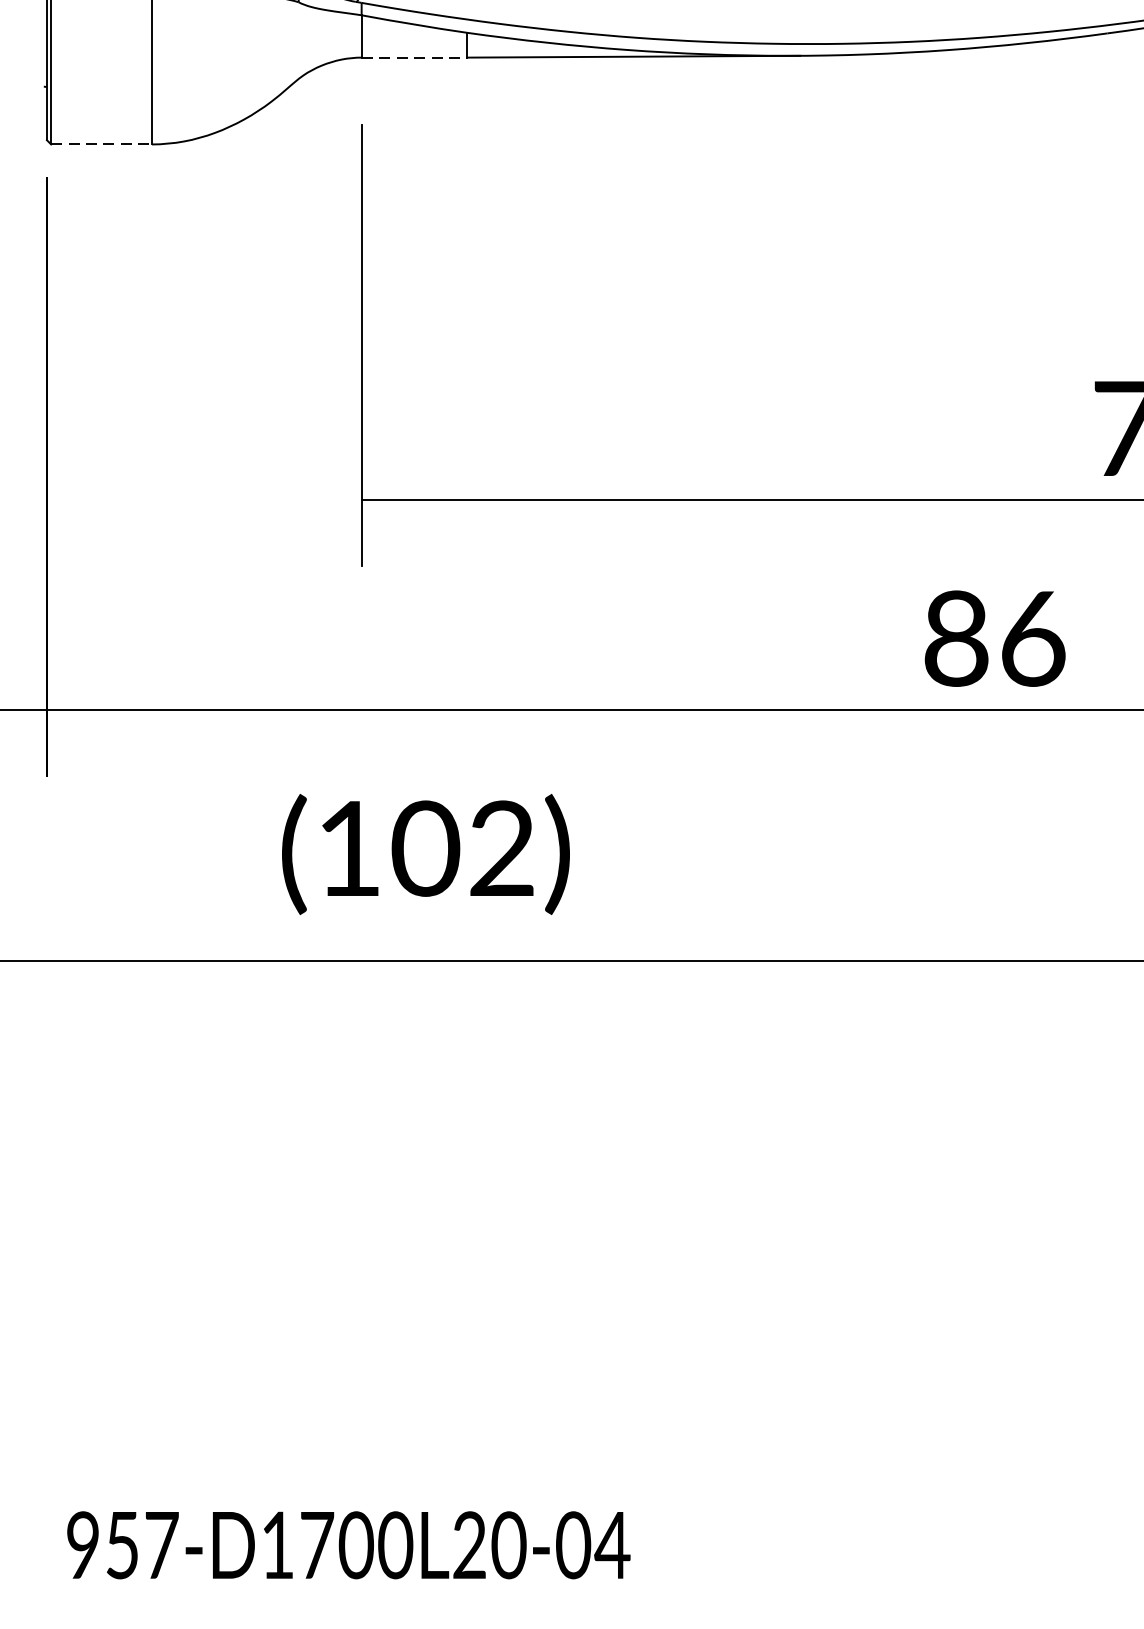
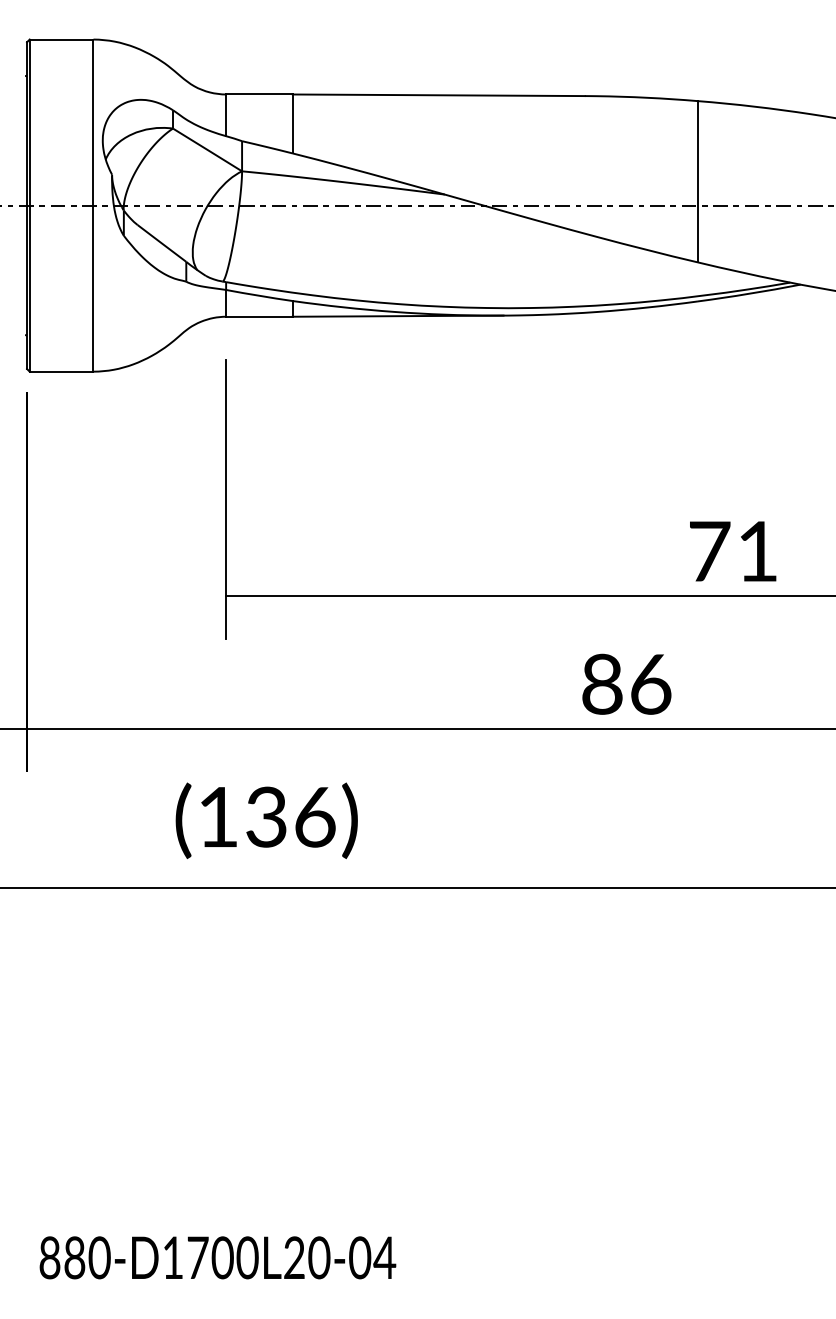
line: (415, 57) -> (260, 316), dashed -> solid
line: (101, 144) -> (61, 371), dashed -> solid
text: (463, 847) -> (290, 816), (102) -> (136)
text: (121, 1544) -> (74, 1257), 957-D1700L20-04 -> 880-D1700L20-04

